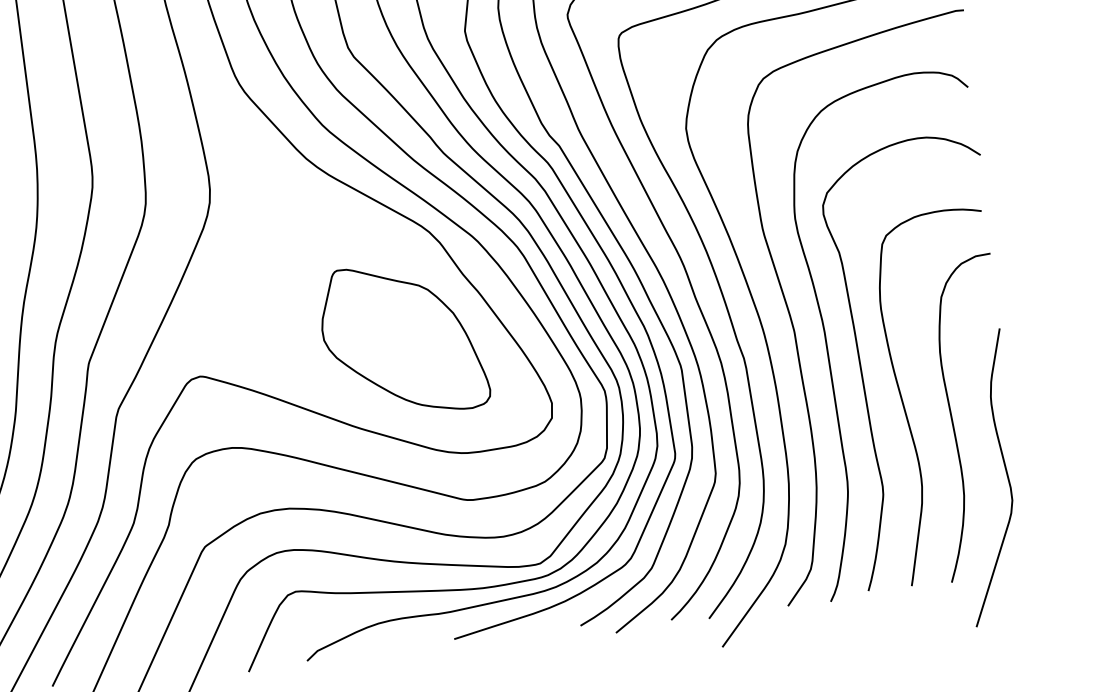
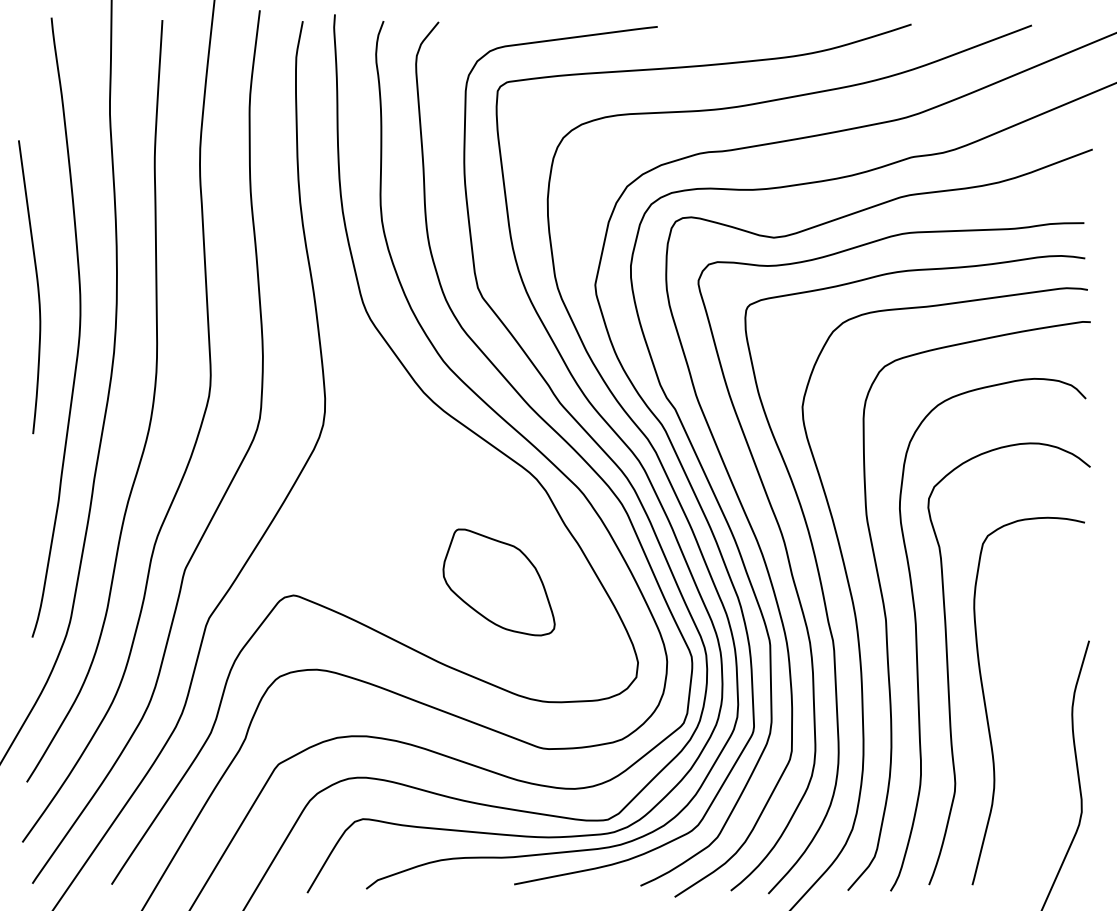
part: (403, 339) -> (498, 582), size x0.7
curve: (953, 419) -> (1032, 725), removed

